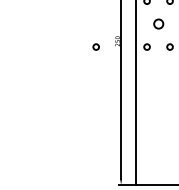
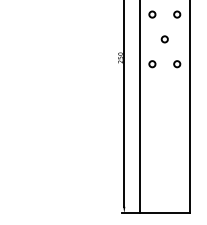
circle: (158, 24) -> (164, 39), size x0.62
circle: (96, 47) -> (97, 64), removed

